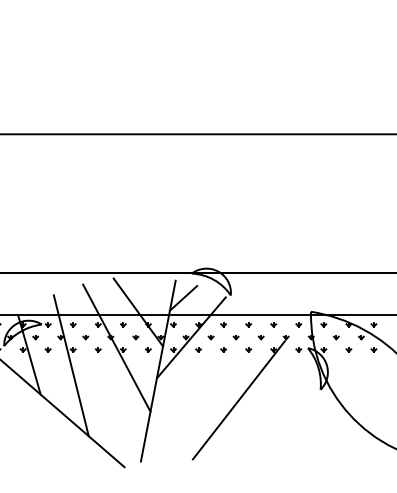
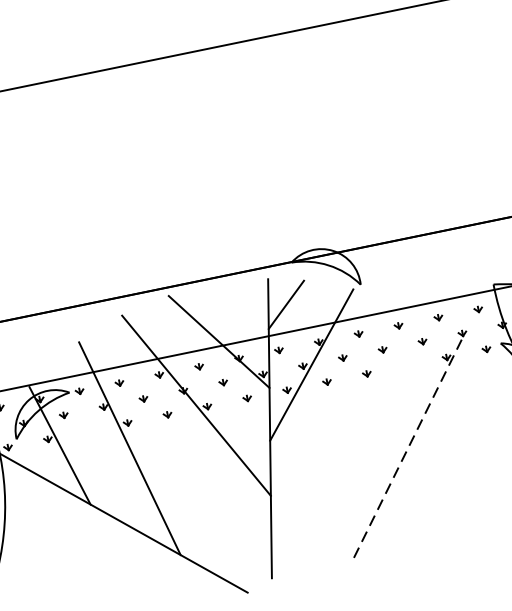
part: (47, 349) -> (86, 430), removed
part: (248, 349) -> (406, 364), removed
line: (238, 400) -> (407, 449), solid -> dashed

